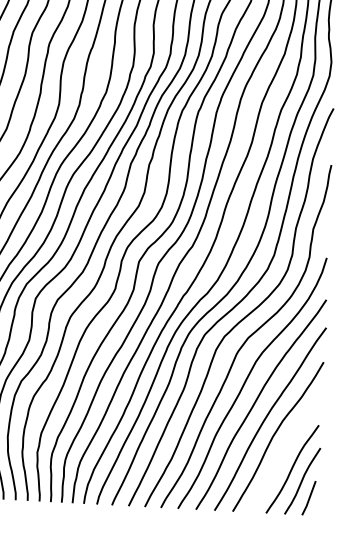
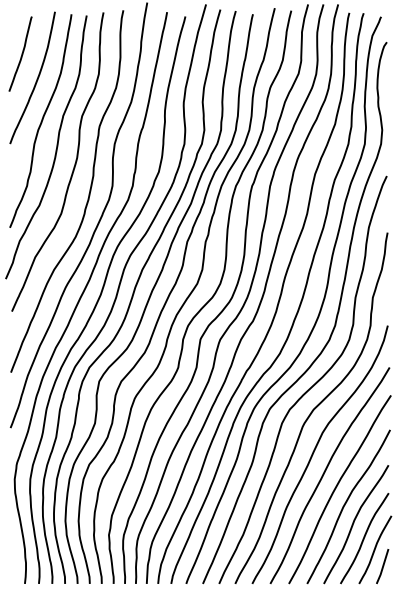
curve: (283, 453) -> (354, 523), added

